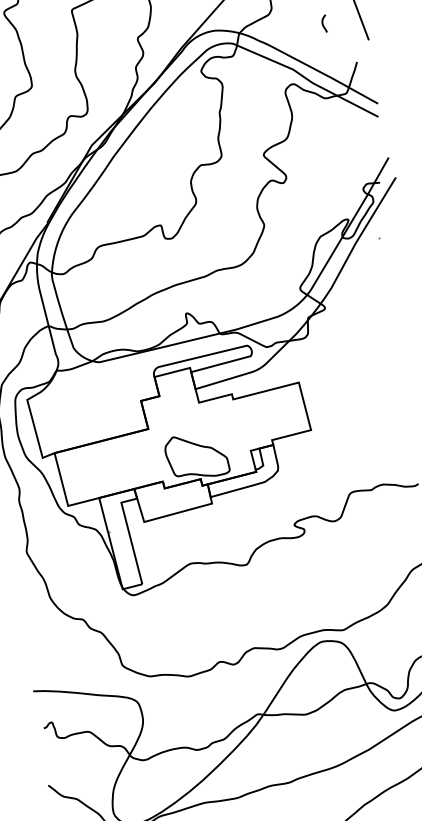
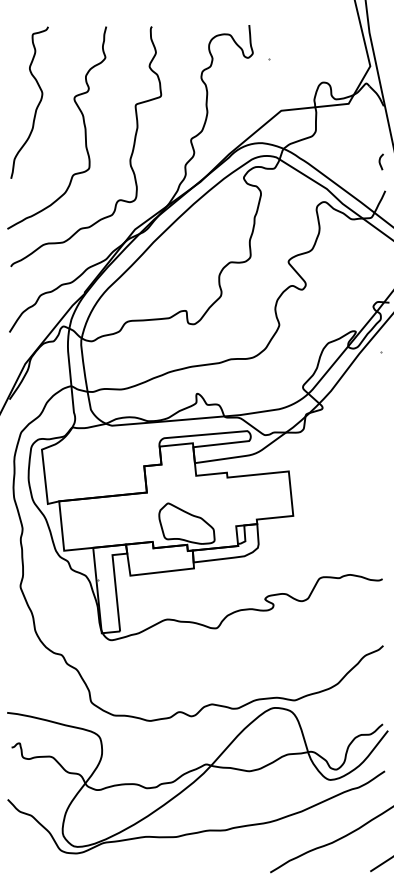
curve: (323, 23) -> (380, 161), moved

